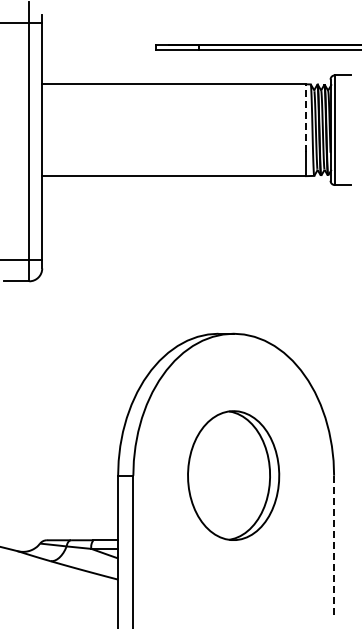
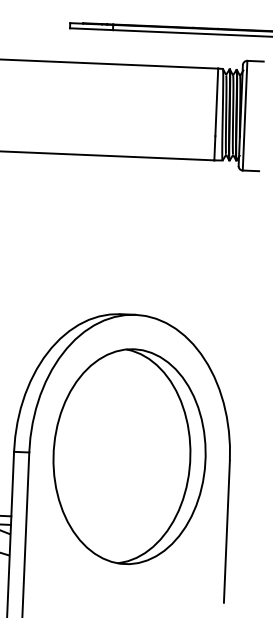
line: (306, 118) -> (217, 102), dashed -> solid
part: (233, 475) -> (129, 456), size x1.67
line: (334, 546) -> (227, 531), dashed -> solid

